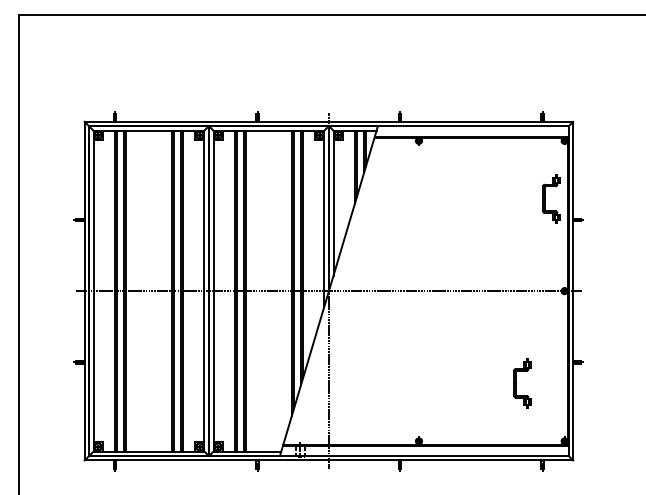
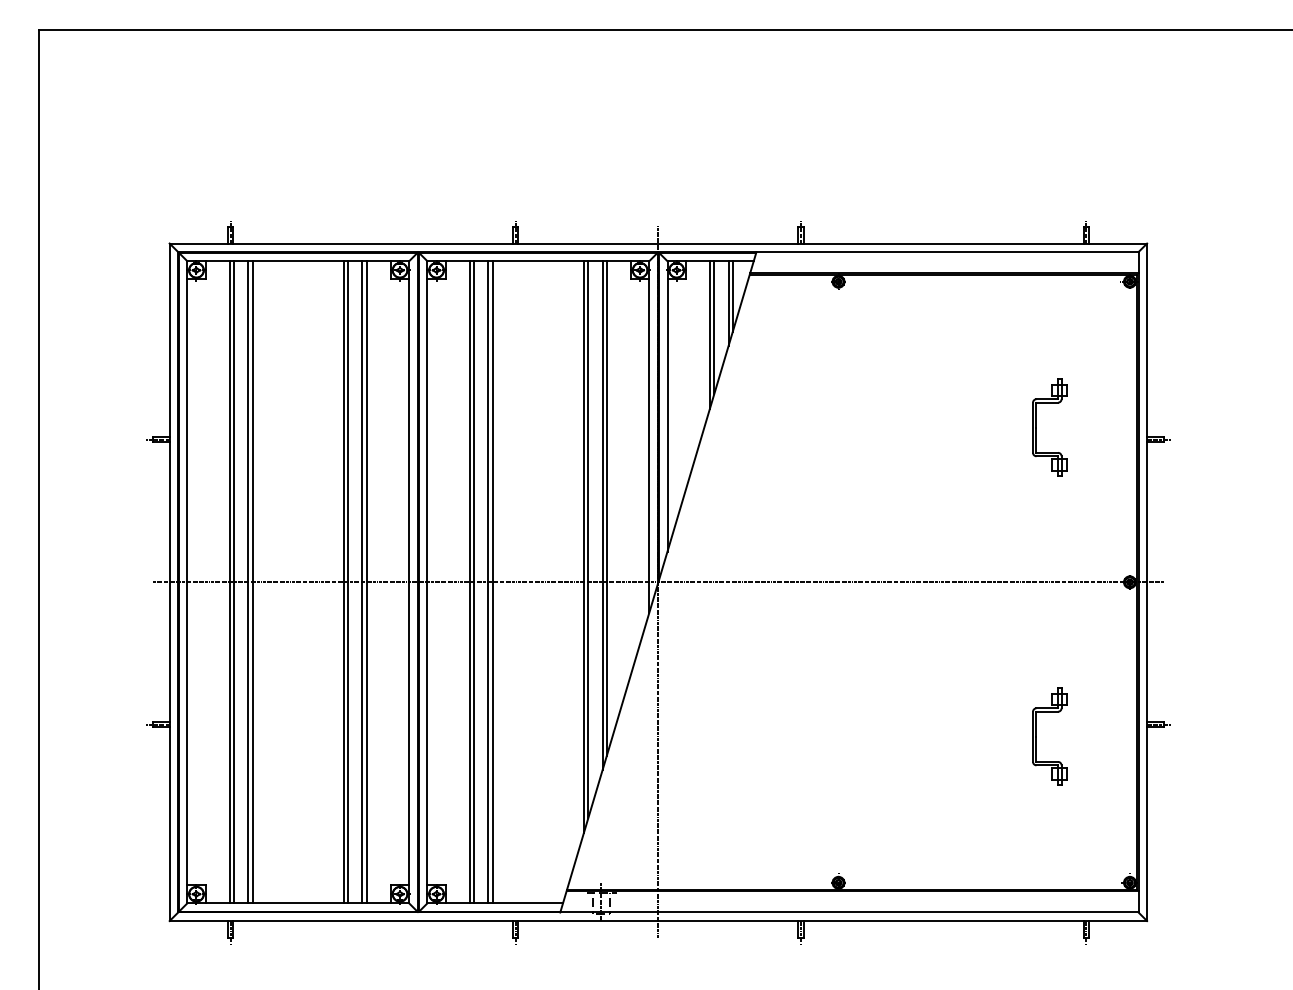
part: (551, 198) -> (1049, 426), moved
part: (522, 383) -> (1049, 737), moved

